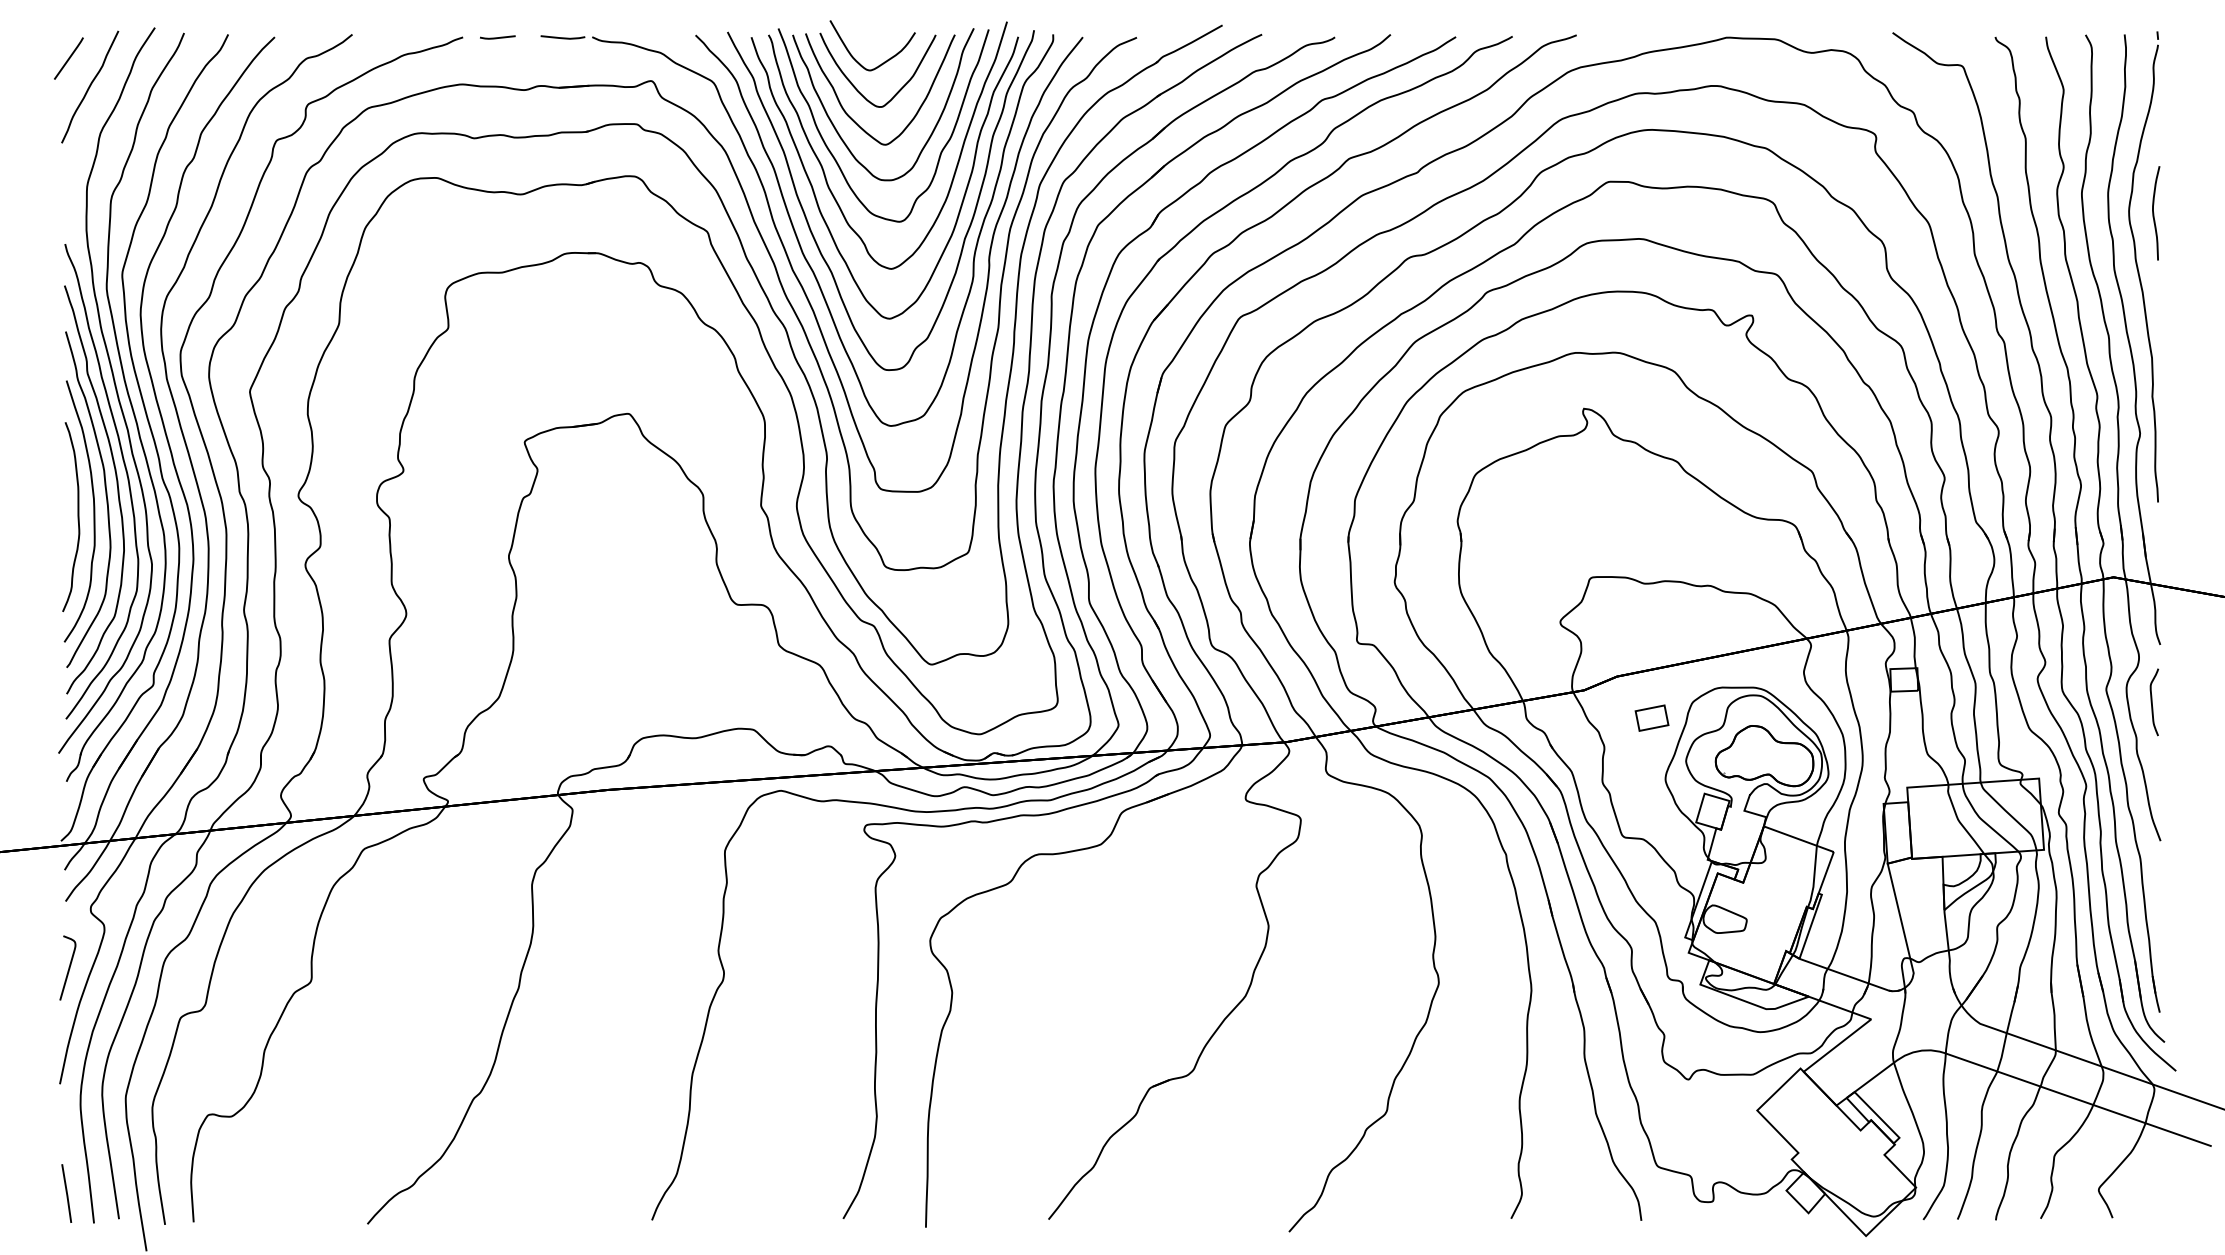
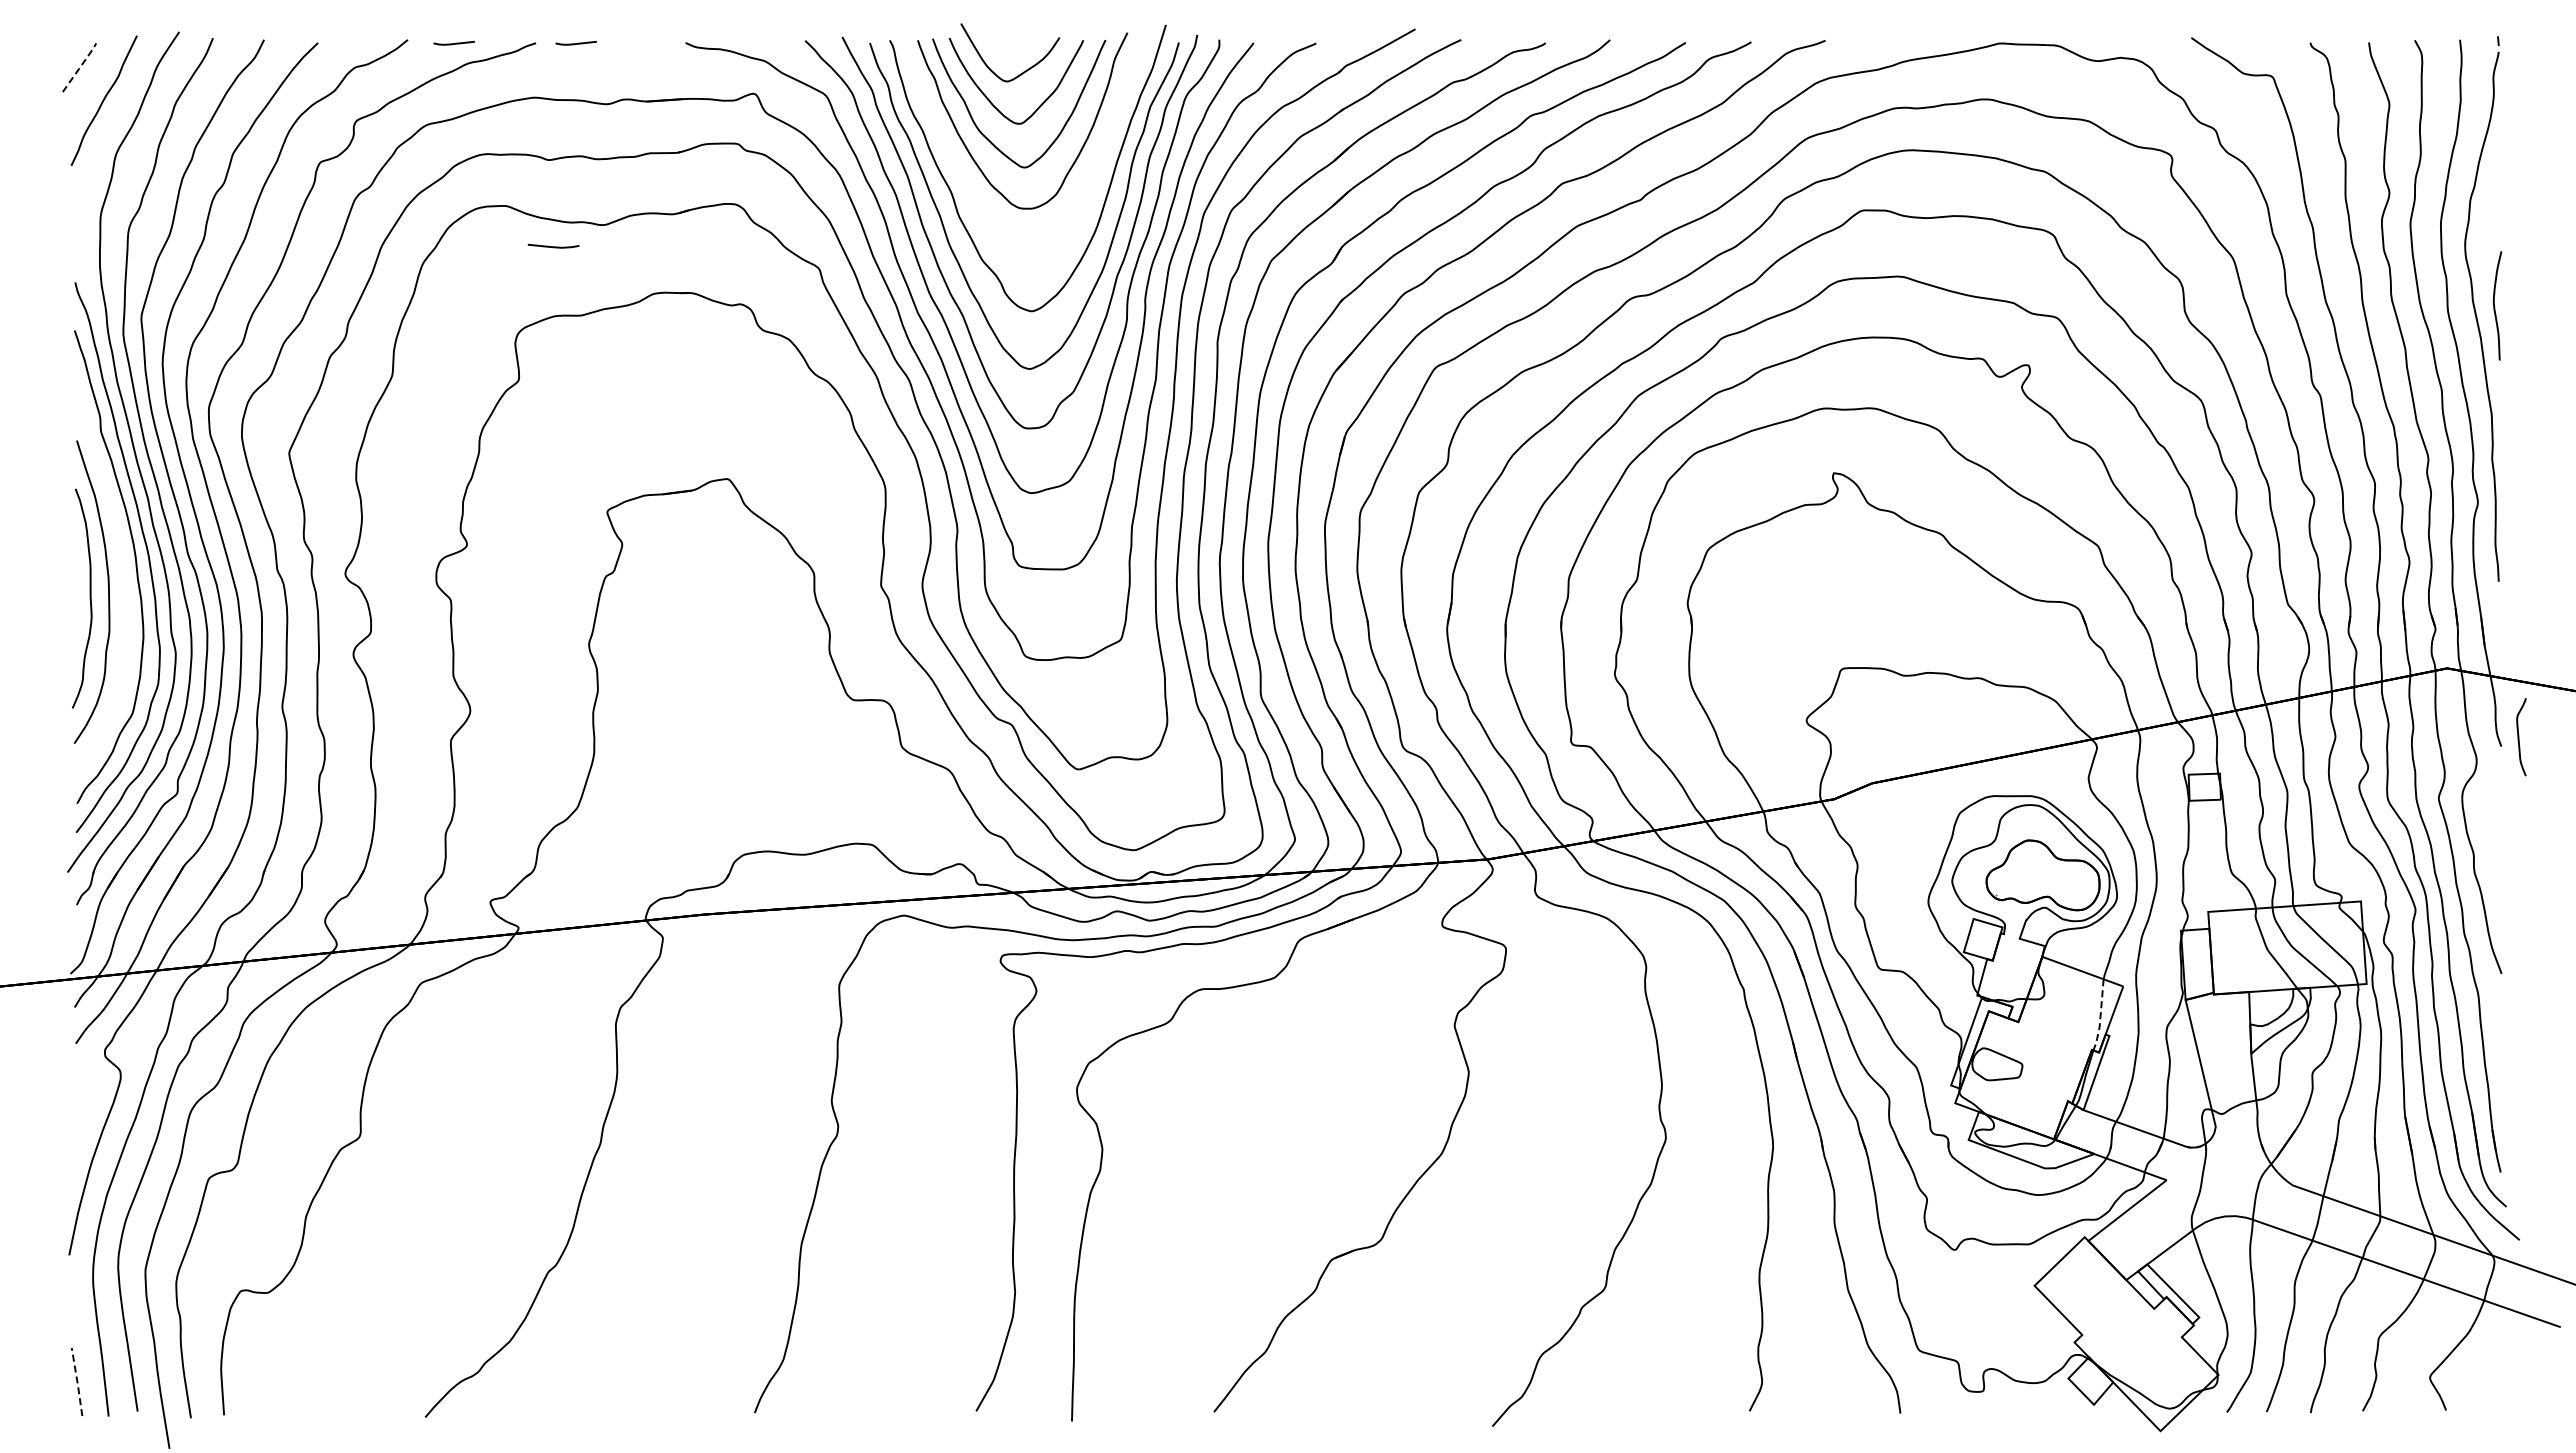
line: (391, 37) -> (453, 43), added
line: (562, 37) -> (553, 246), moved
line: (70, 57) -> (81, 66), solid -> dashed
curve: (833, 155) -> (965, 180), removed
curve: (2154, 214) -> (2495, 307), moved
curve: (105, 498) -> (122, 577), removed
curve: (2152, 702) -> (2519, 737), moved
part: (1651, 718) -> (1912, 831), removed
line: (1814, 878) -> (2100, 1017), solid -> dashed
curve: (68, 967) -> (79, 1120), removed
line: (67, 1193) -> (77, 1381), solid -> dashed

